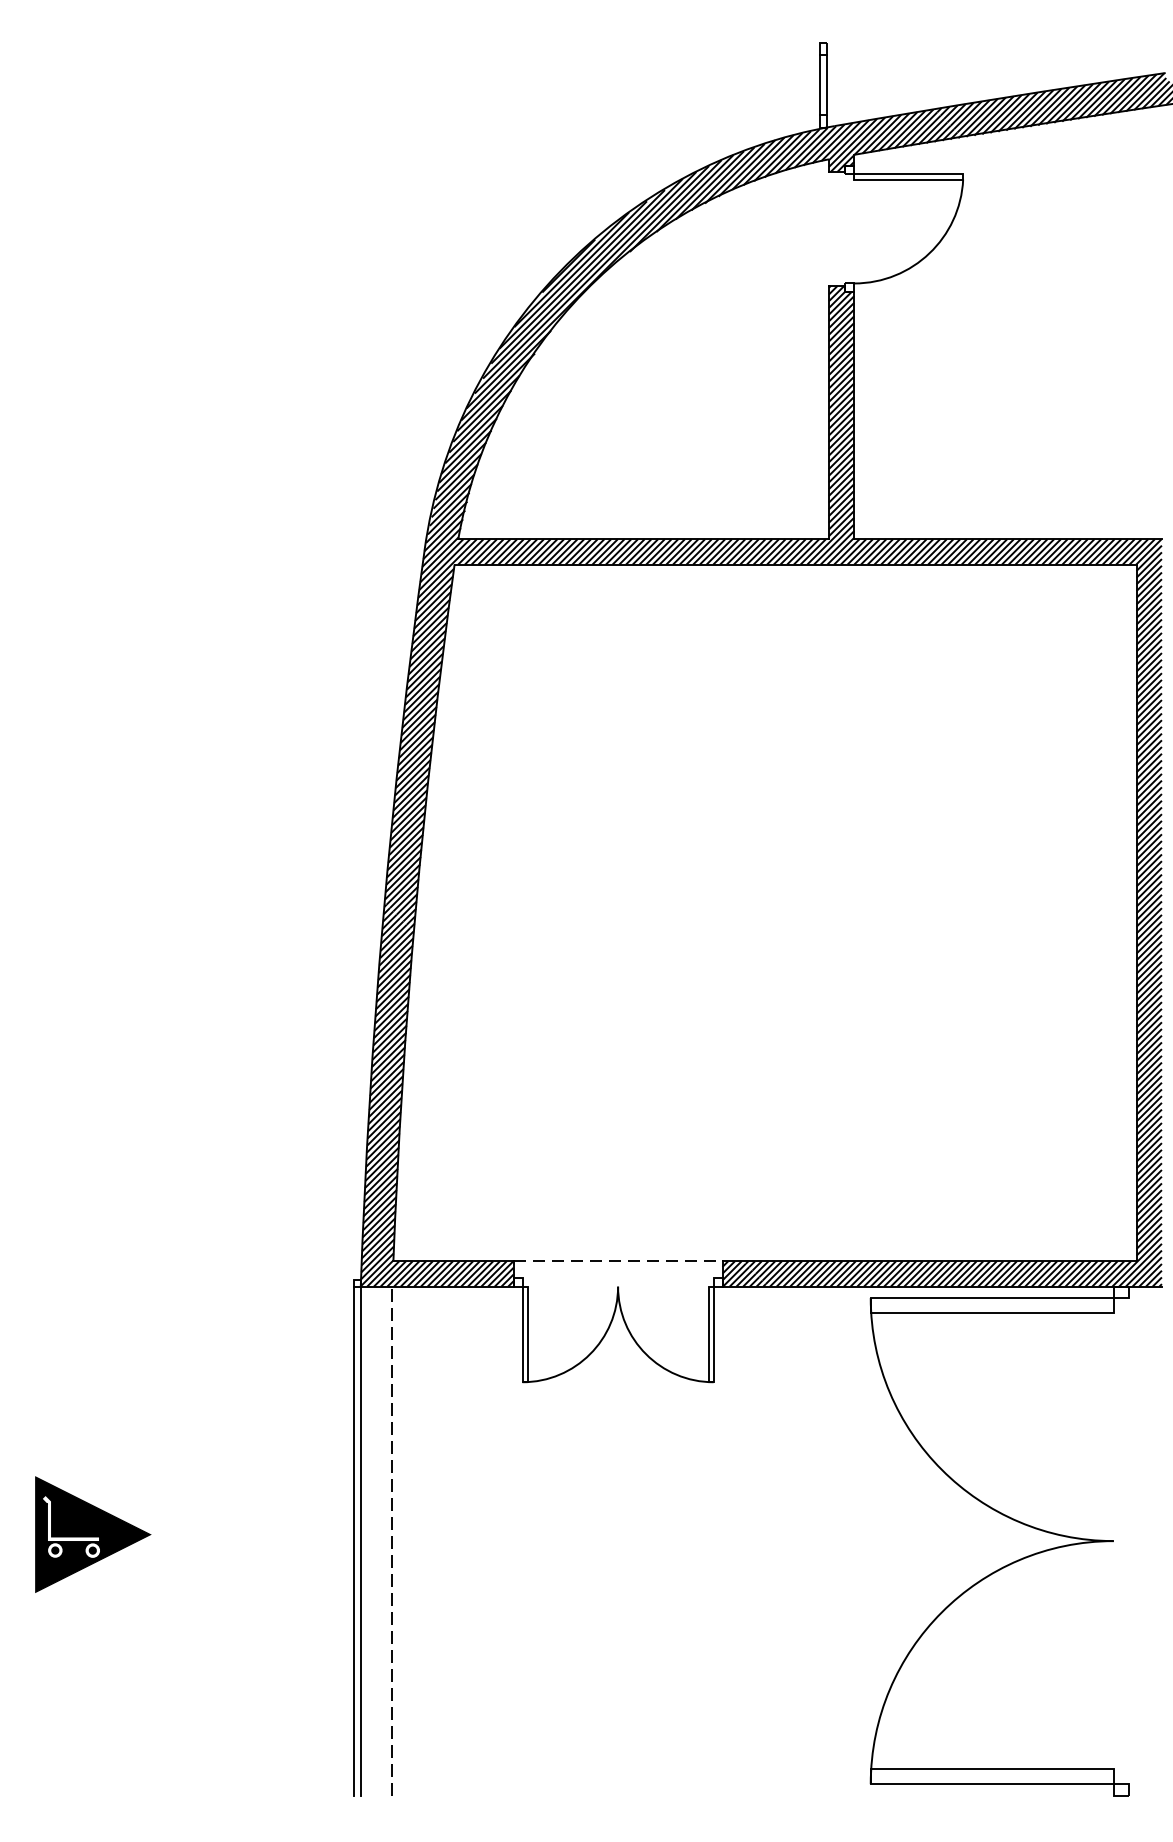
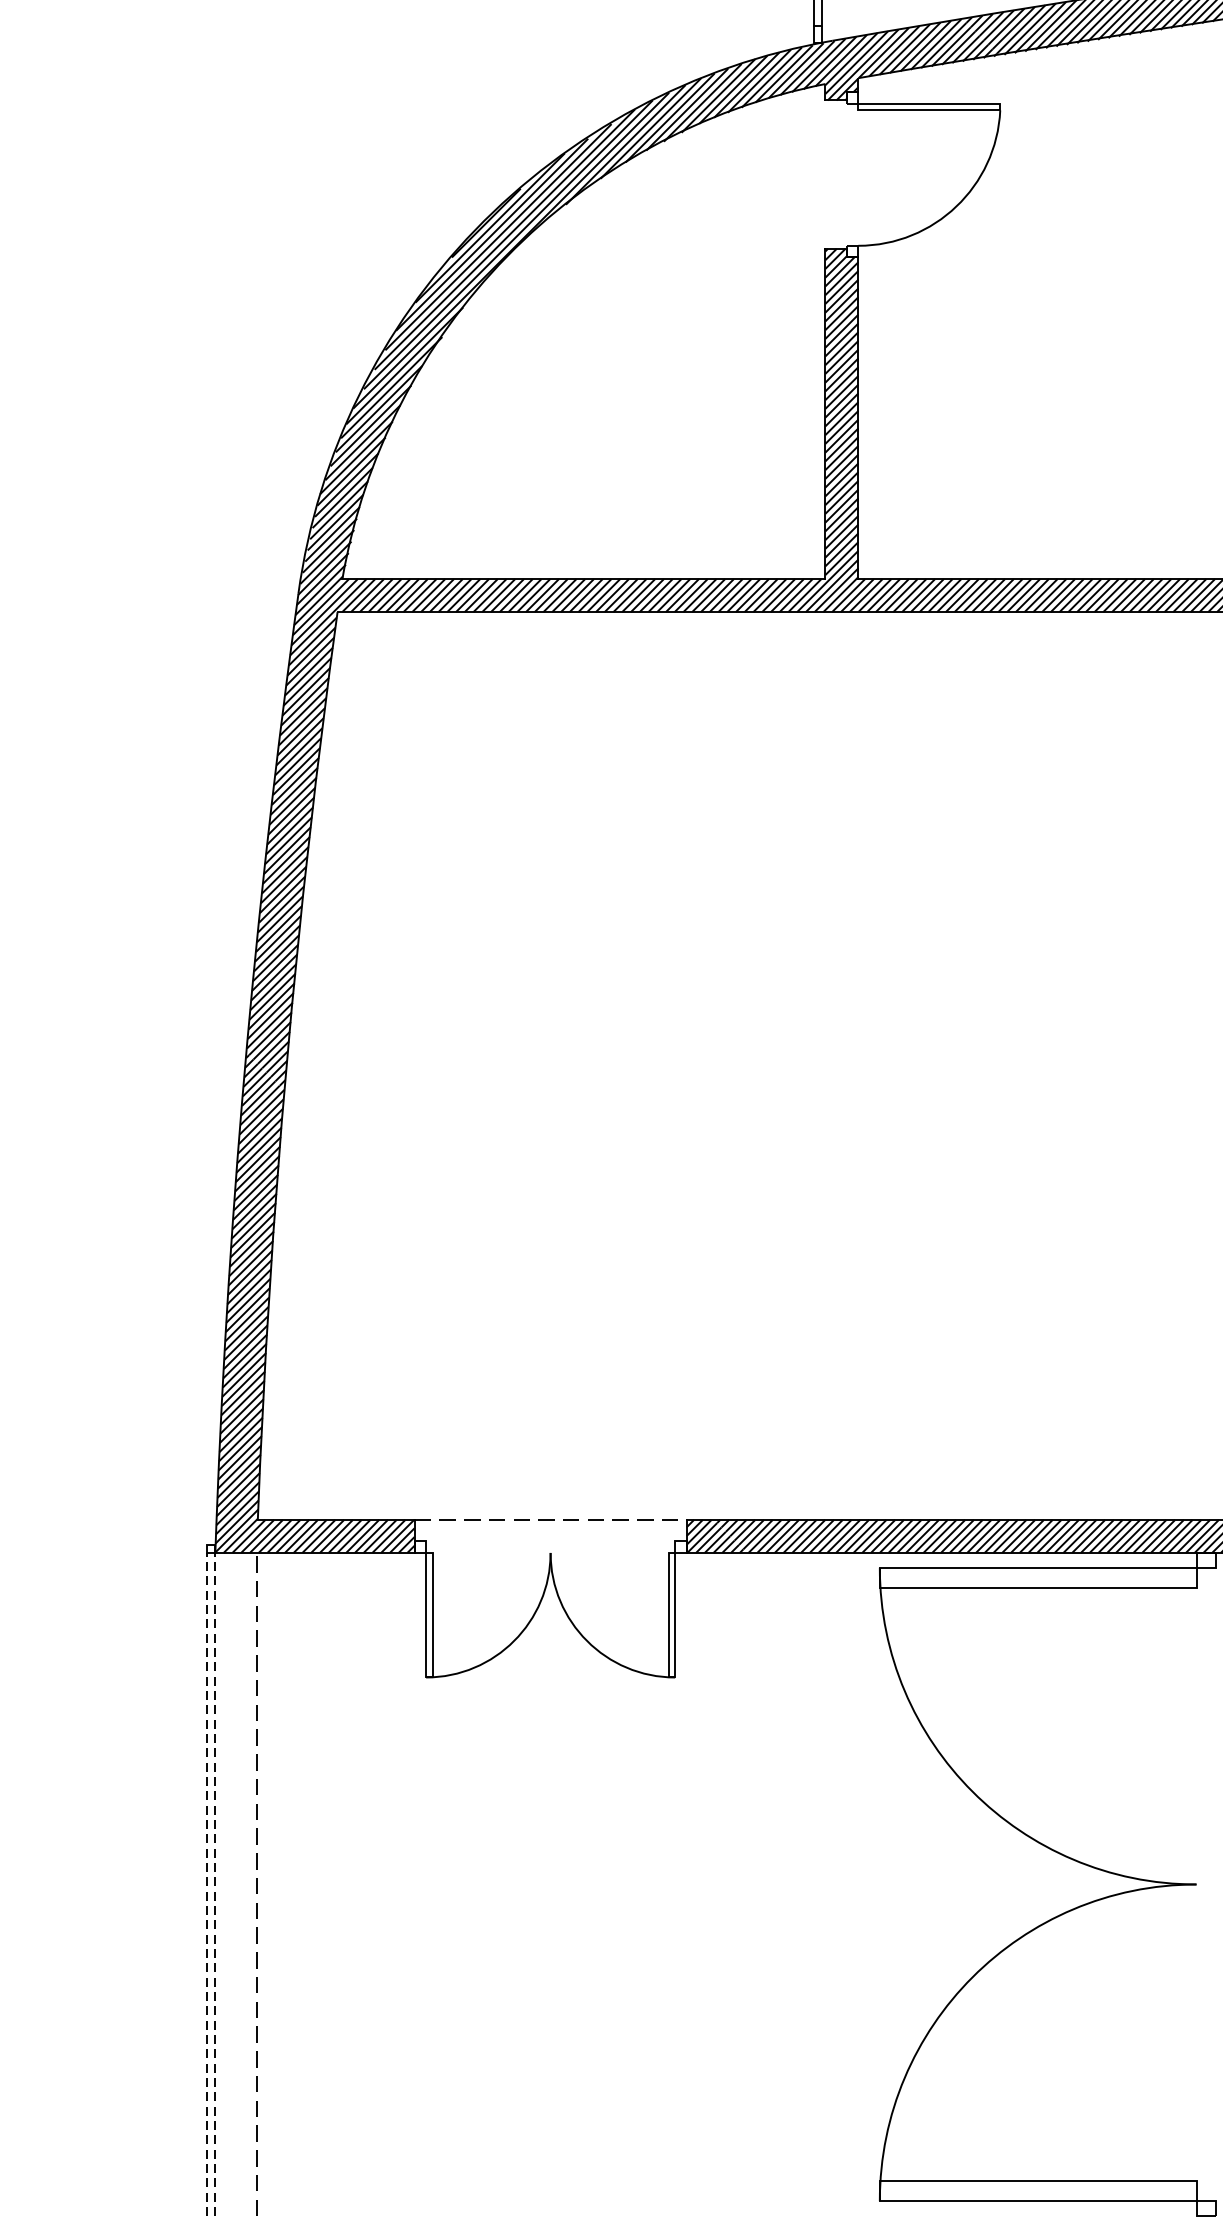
line: (354, 1540) -> (207, 1883), solid -> dashed
line: (360, 1540) -> (214, 1883), solid -> dashed

